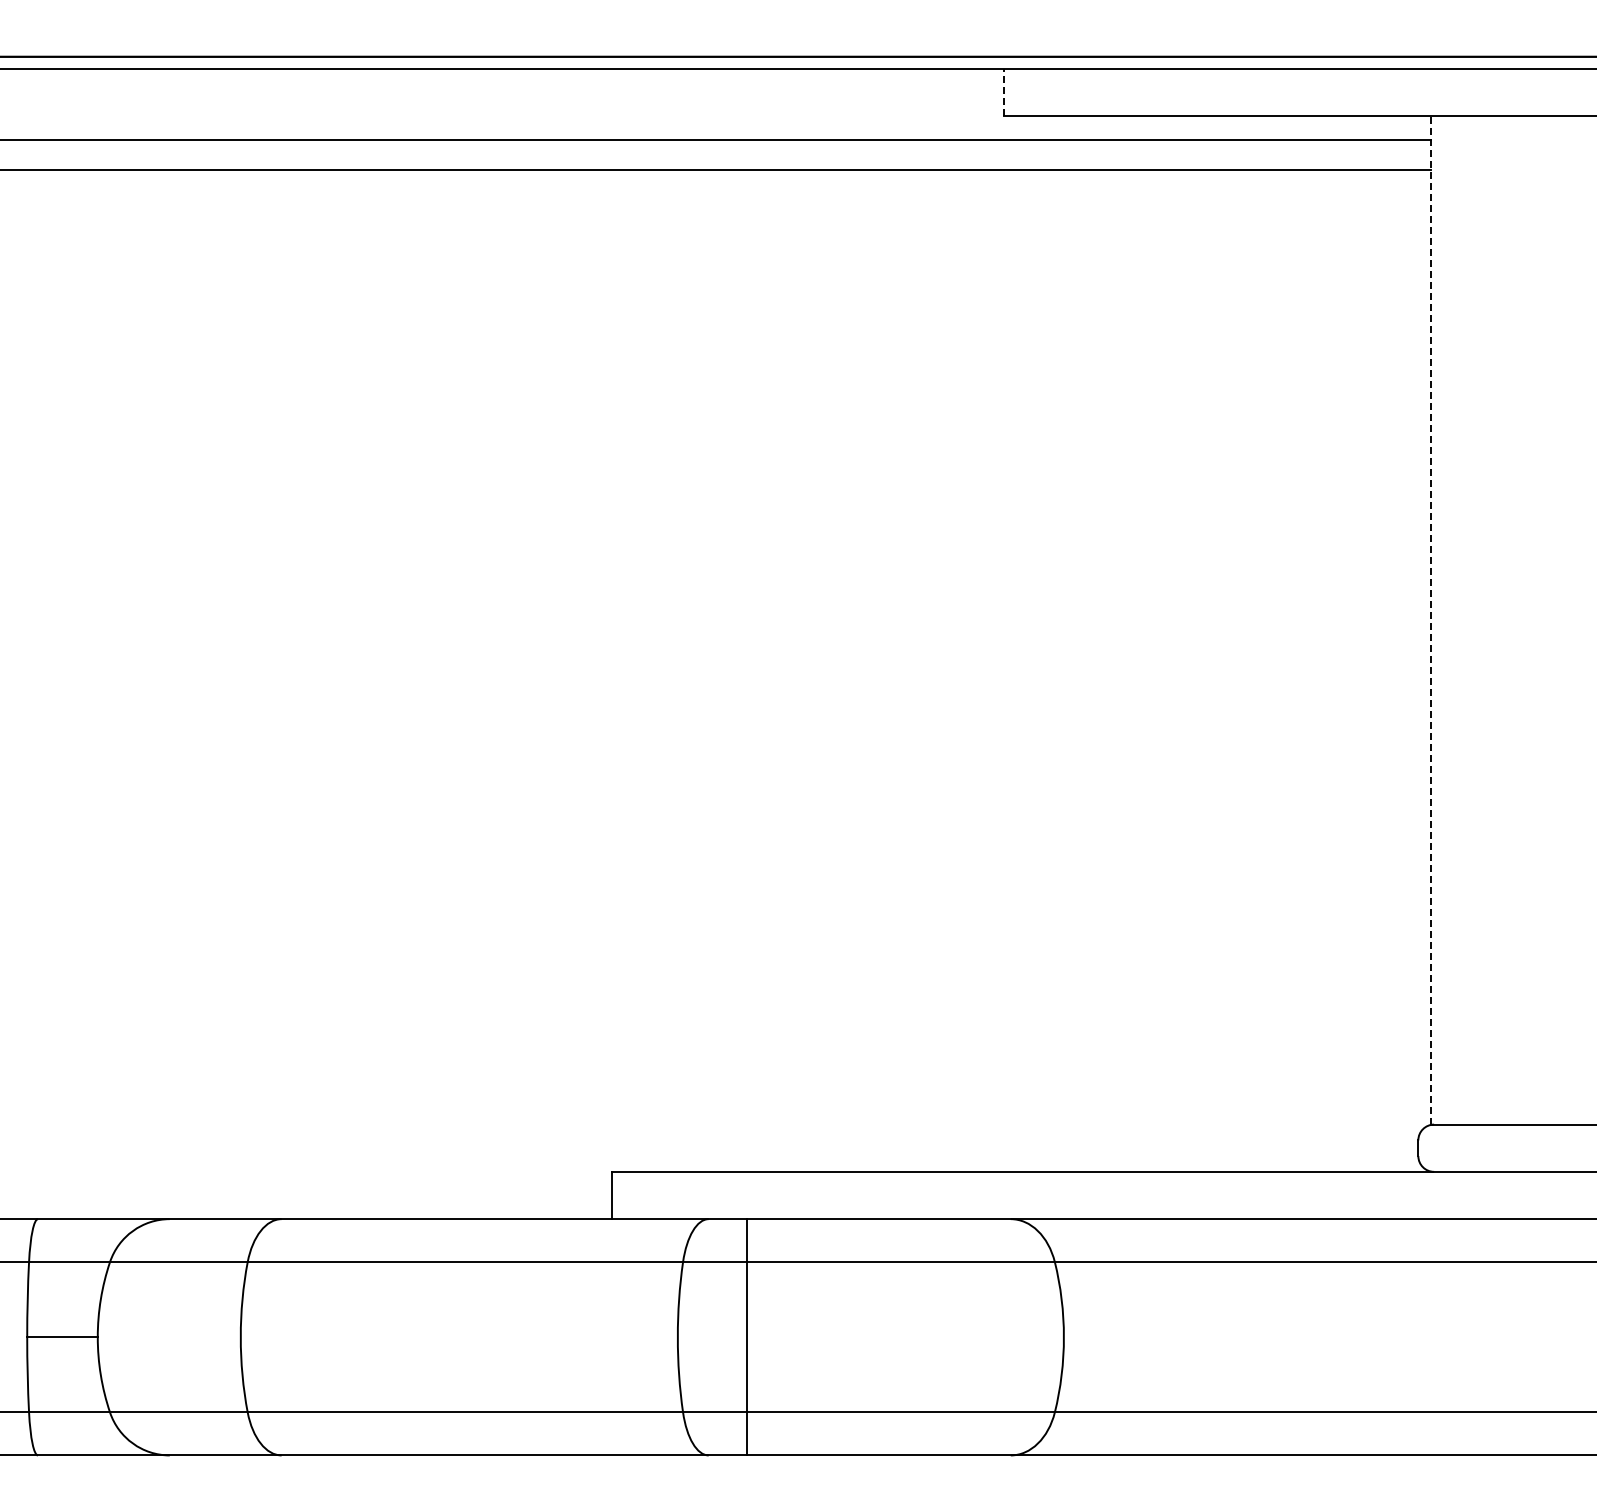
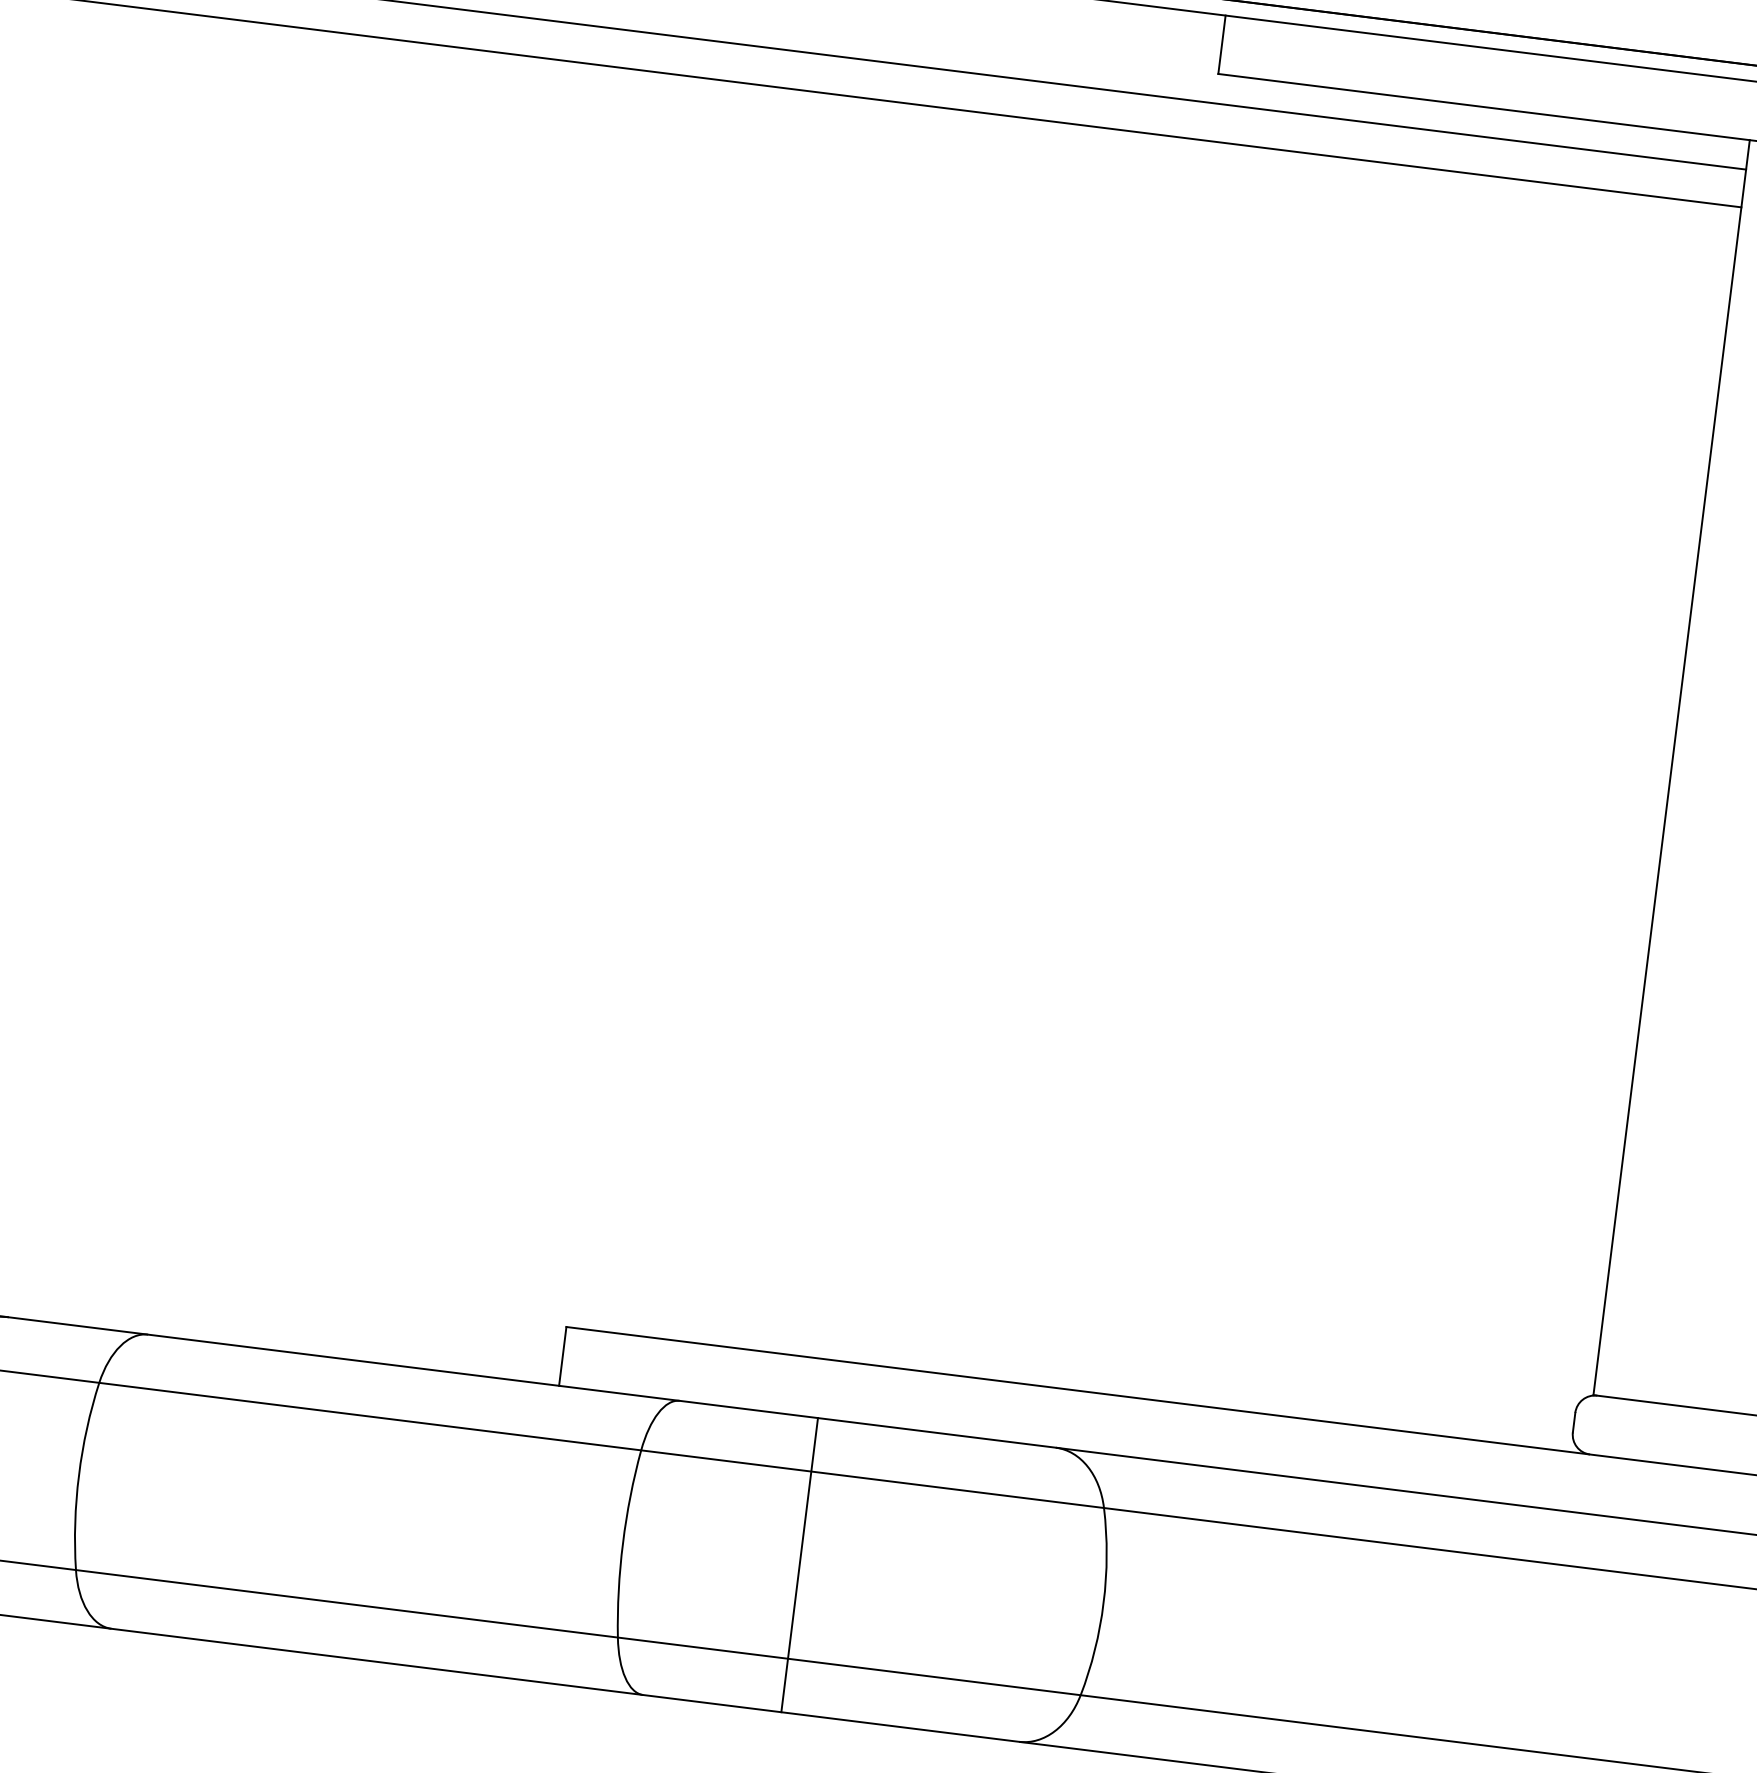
line: (1004, 92) -> (1222, 44), dashed -> solid
line: (1430, 620) -> (1671, 767), dashed -> solid
line: (746, 1337) -> (799, 1565), moved

